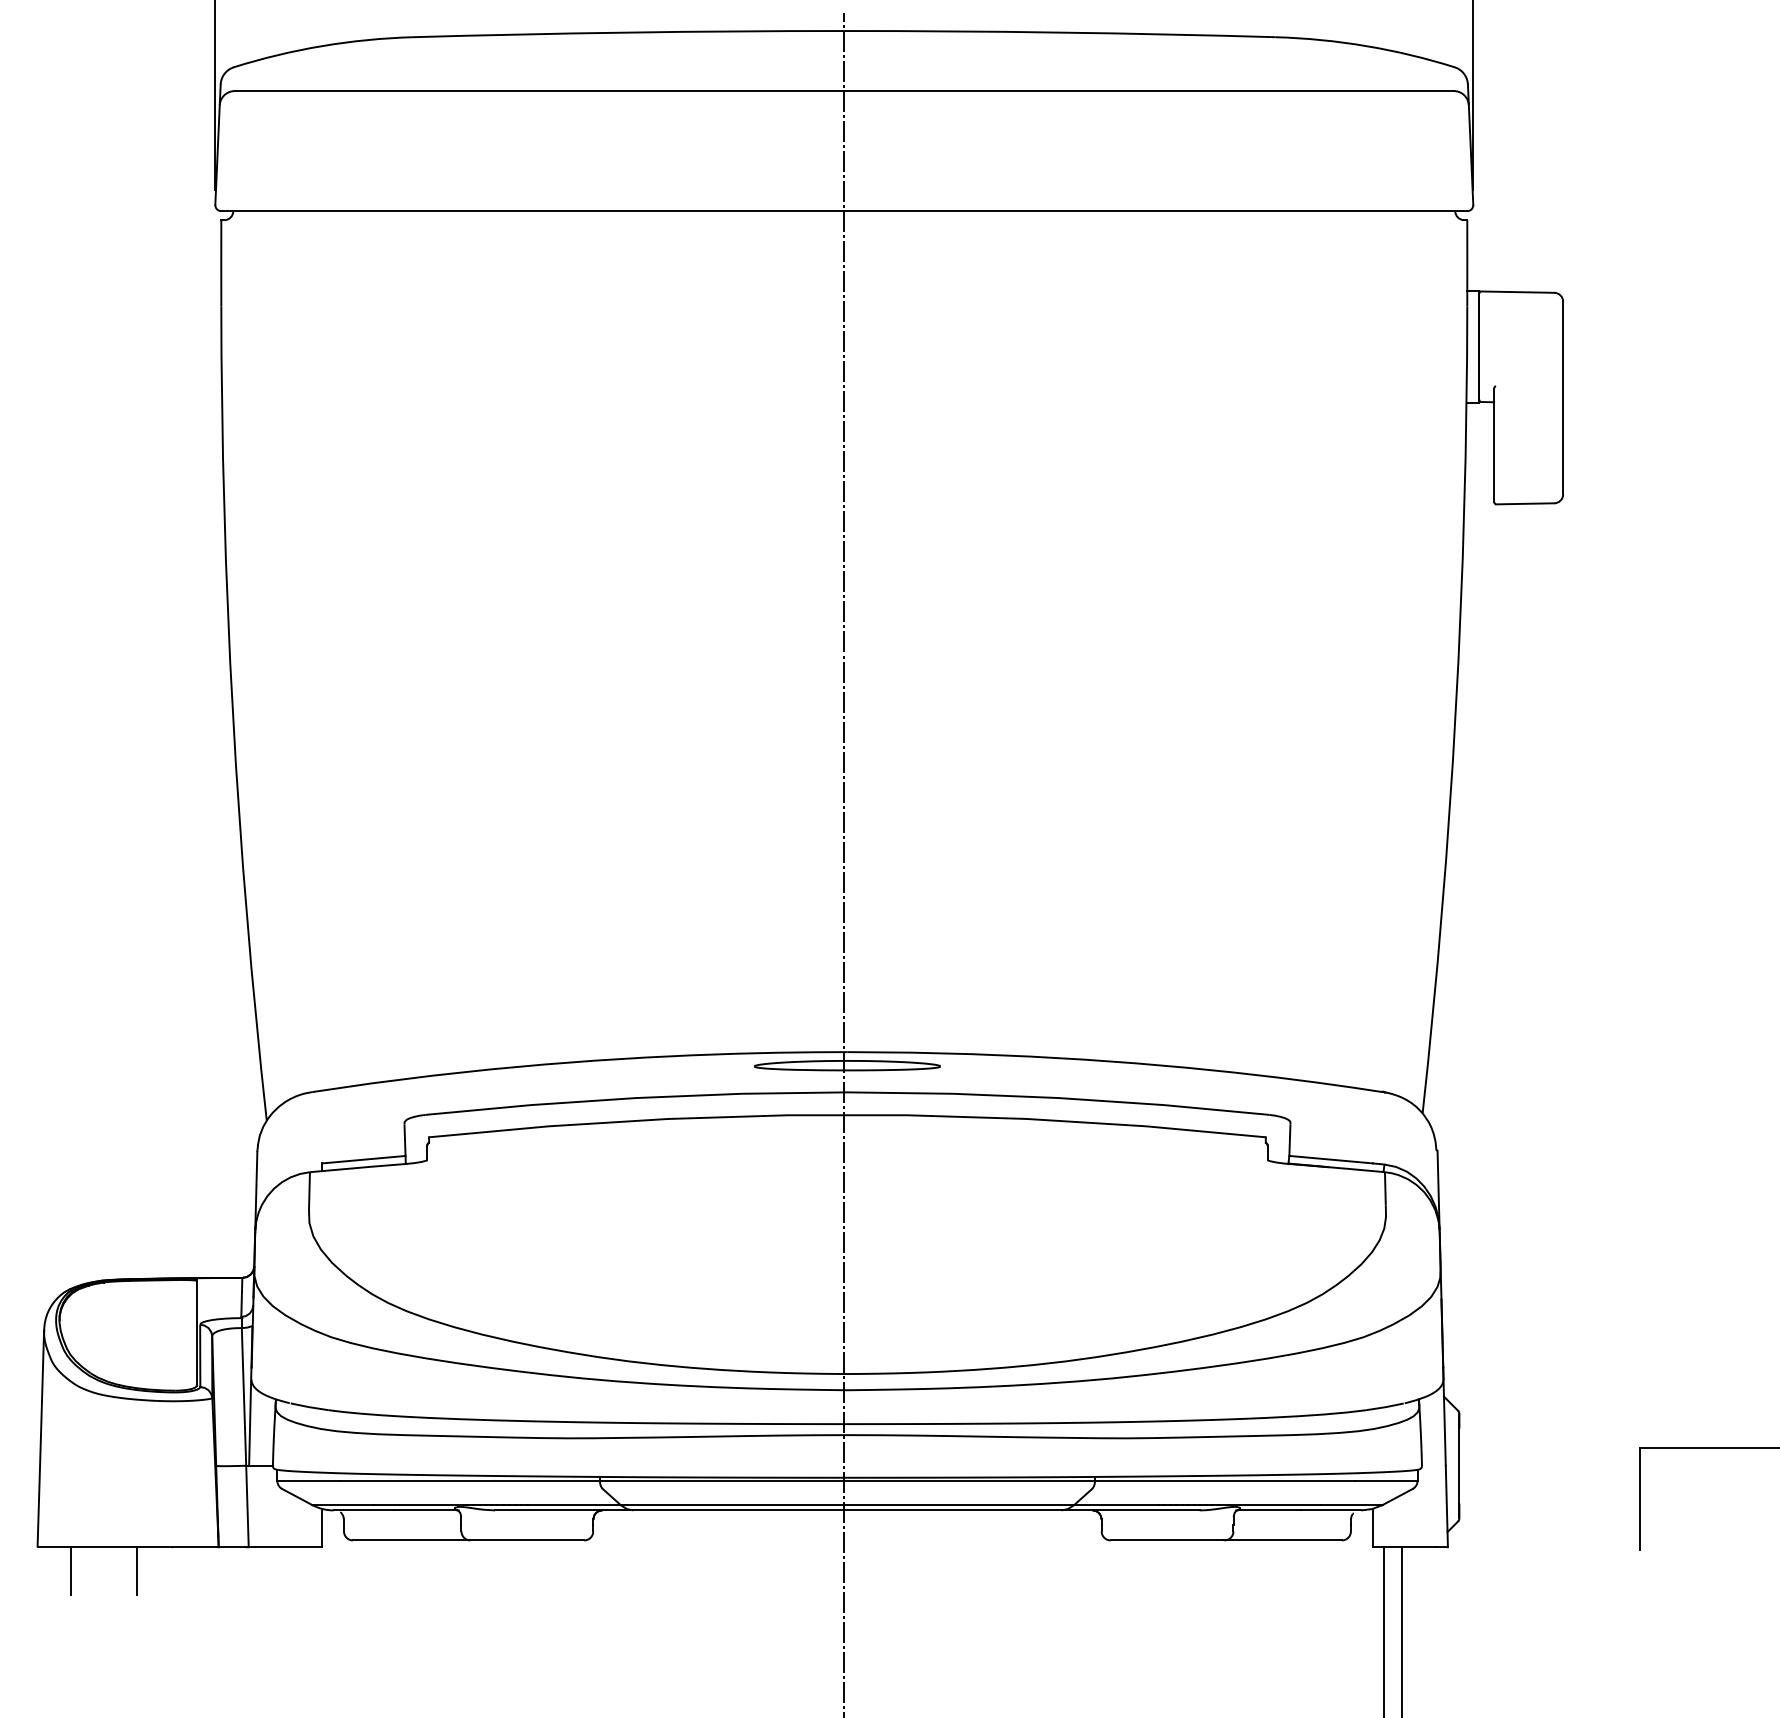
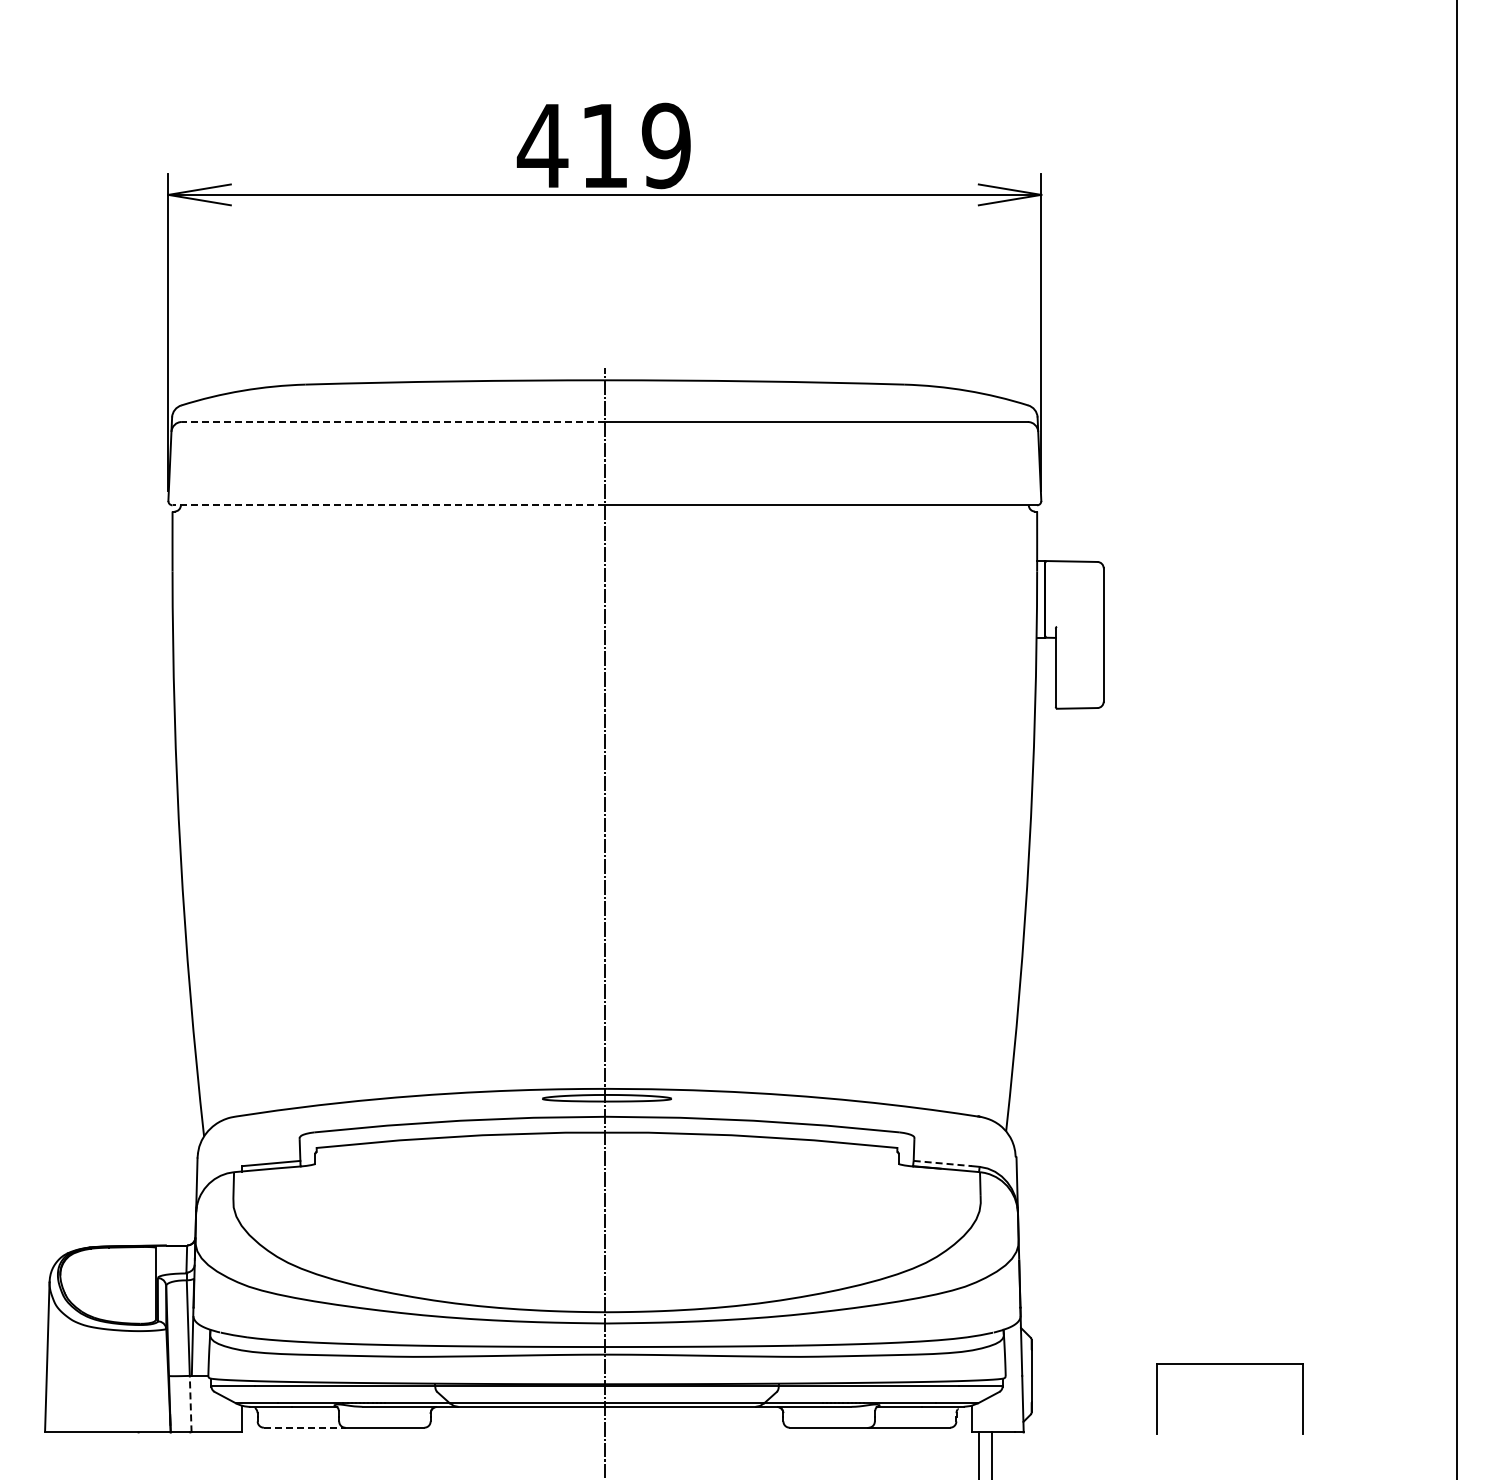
line: (538, 90) -> (392, 421), solid -> dashed
line: (532, 211) -> (388, 505), solid -> dashed
line: (1332, 1159) -> (943, 1163), solid -> dashed
line: (247, 1505) -> (190, 1403), solid -> dashed
line: (411, 1540) -> (304, 1427), solid -> dashed
line: (71, 1570) -> (68, 1448), removed
line: (137, 1570) -> (114, 1448), removed

